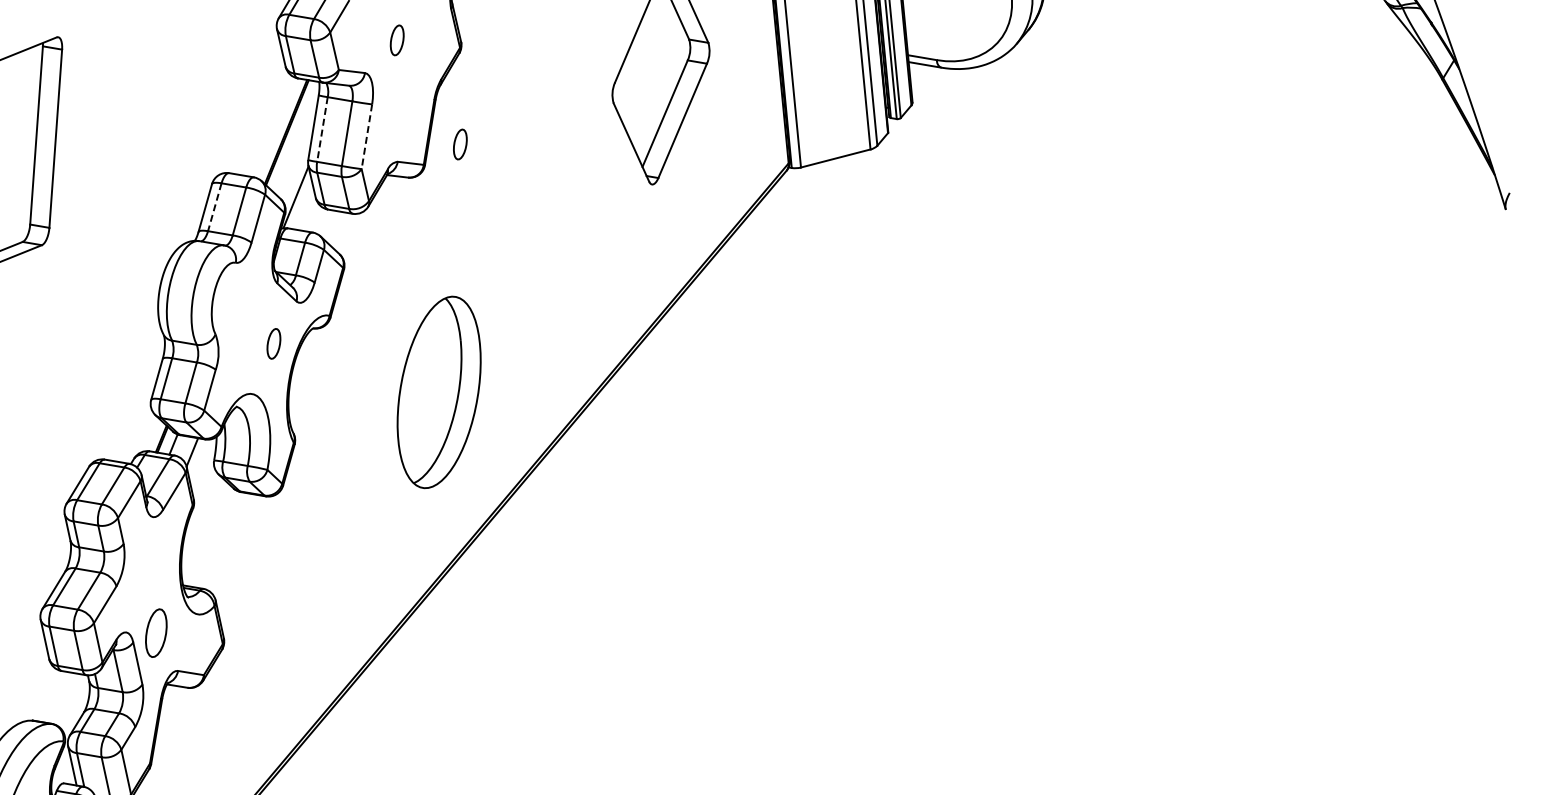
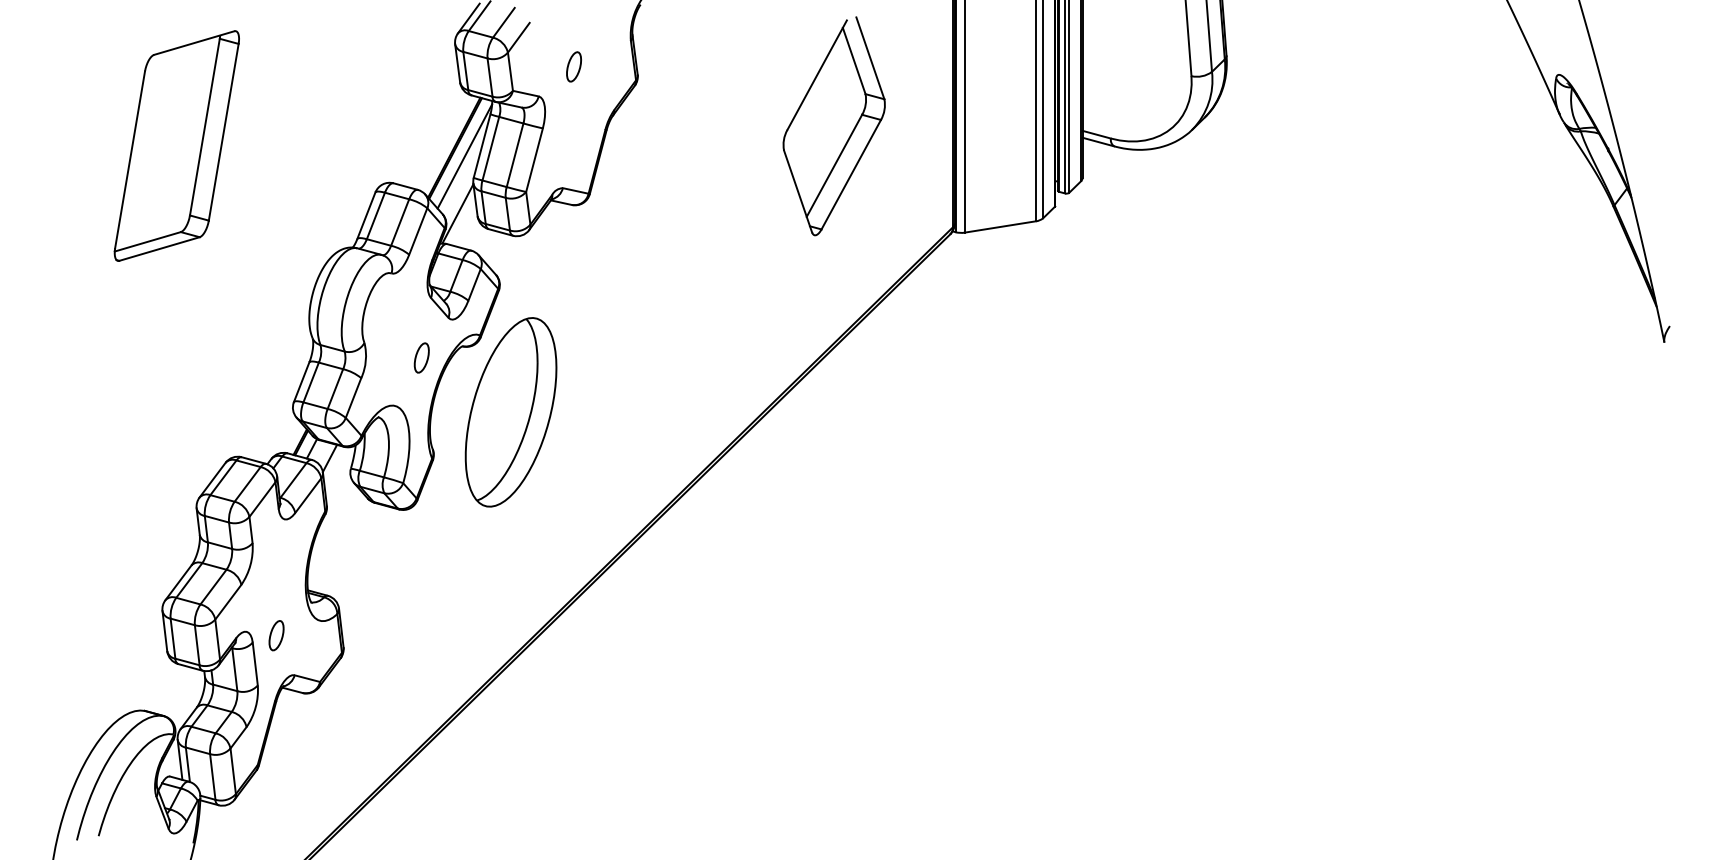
line: (322, 129) -> (490, 148), dashed -> solid
line: (366, 137) -> (534, 160), dashed -> solid
line: (297, 139) -> (464, 156), added
part: (459, 144) -> (626, 176), removed
line: (214, 206) -> (375, 215), dashed -> solid
part: (438, 392) -> (510, 412), moved
part: (156, 633) -> (276, 635), size x0.62

